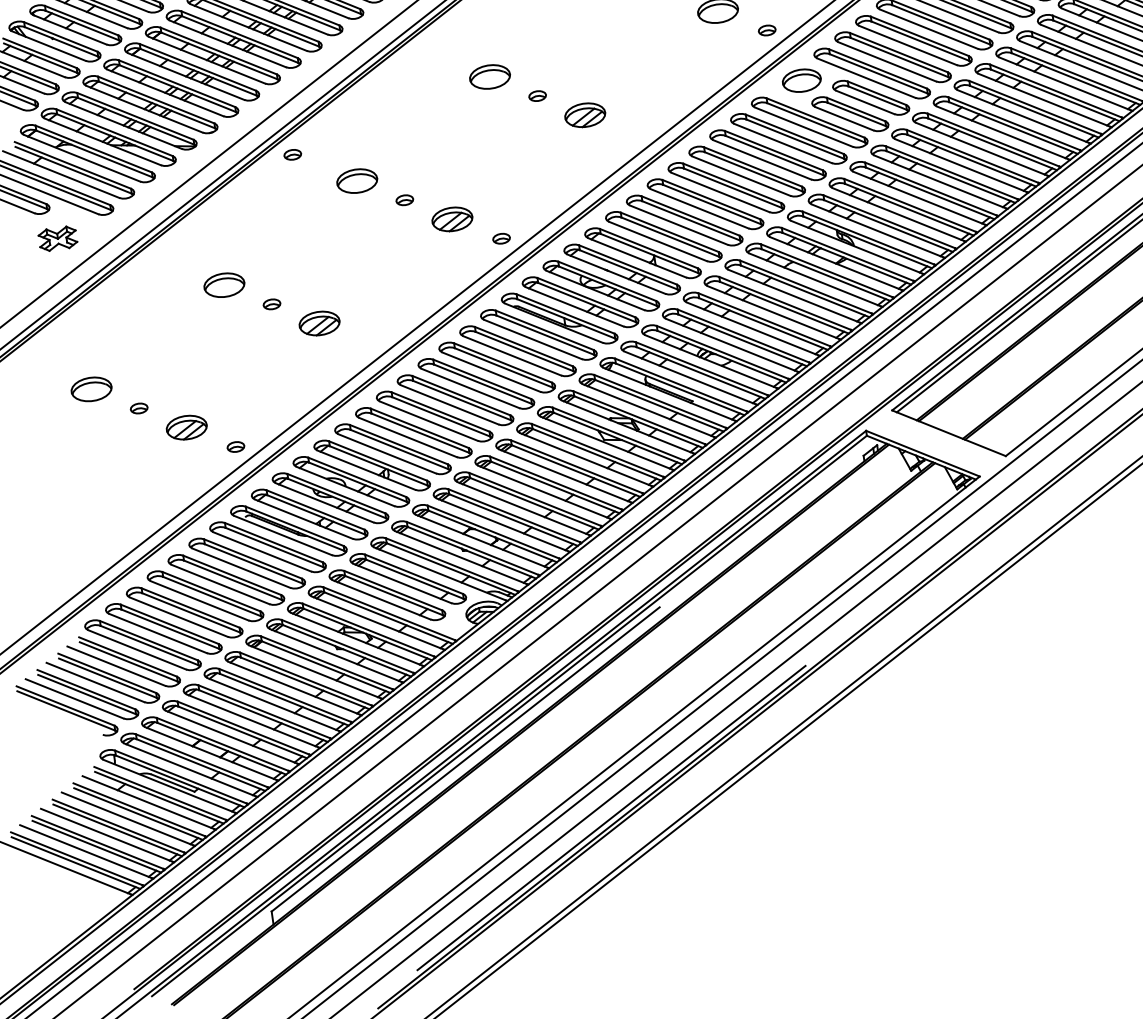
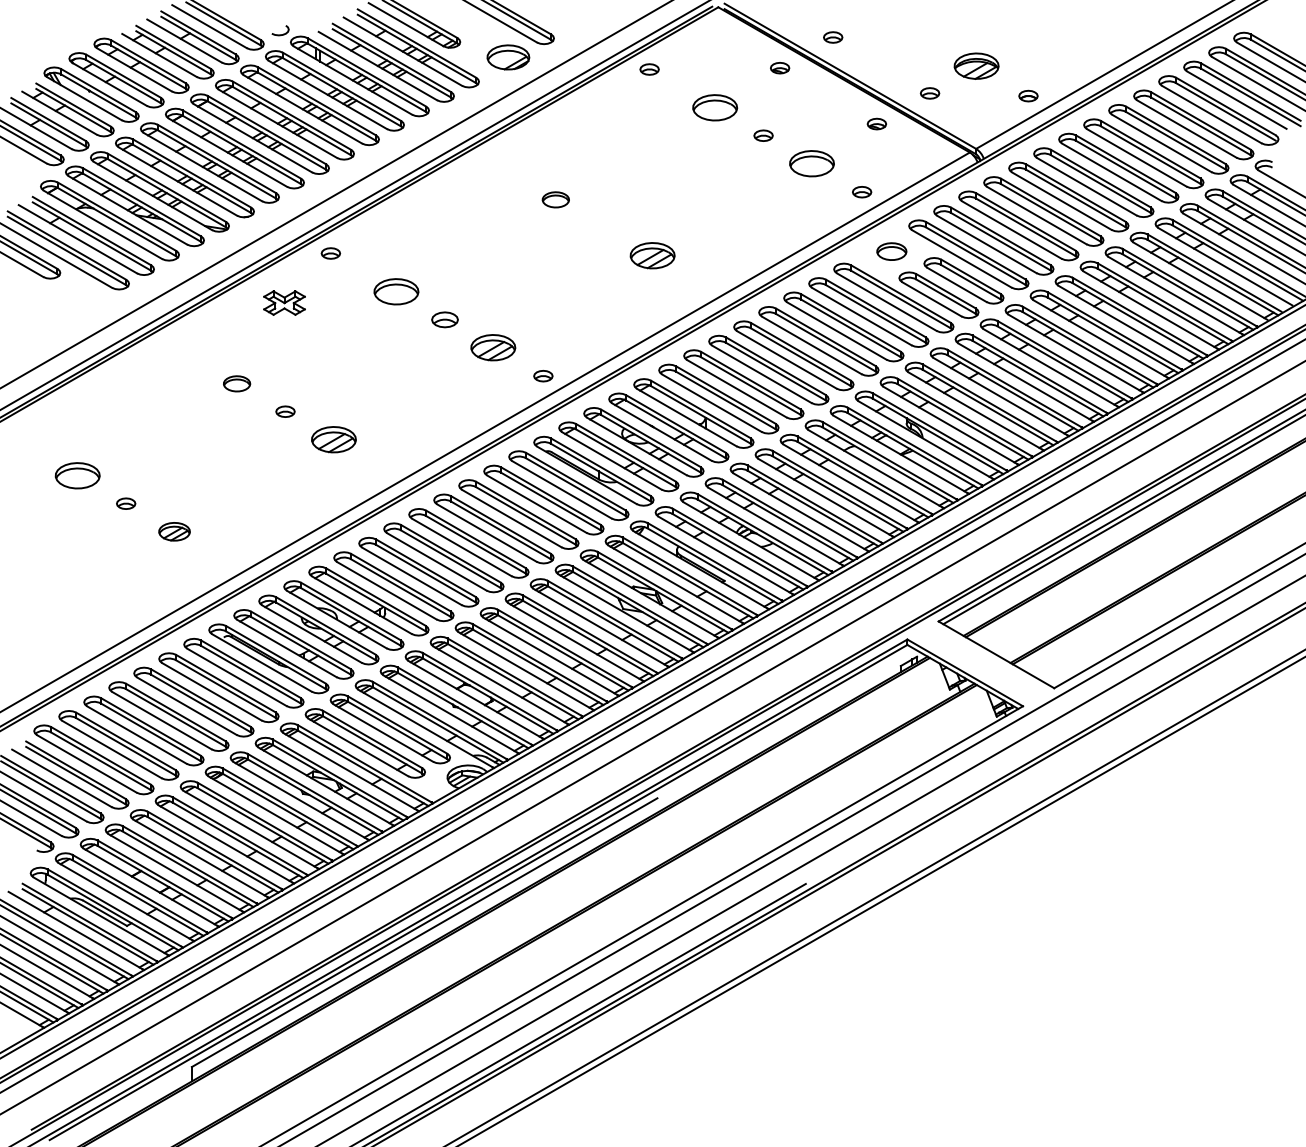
part: (489, 76) -> (555, 199), size x0.6
part: (801, 80) -> (891, 251), size x0.7
part: (537, 95) -> (604, 227), removed
part: (404, 200) -> (444, 319), size x1.4
part: (57, 238) -> (284, 302), moved
part: (223, 285) -> (236, 383), size x0.6
part: (186, 427) -> (174, 531), size x0.7
part: (235, 446) -> (224, 559), removed

